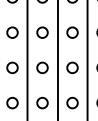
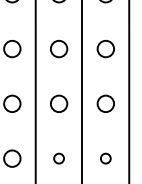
part: (42, 102) -> (59, 157), size x0.6
part: (72, 102) -> (105, 157), size x0.6

